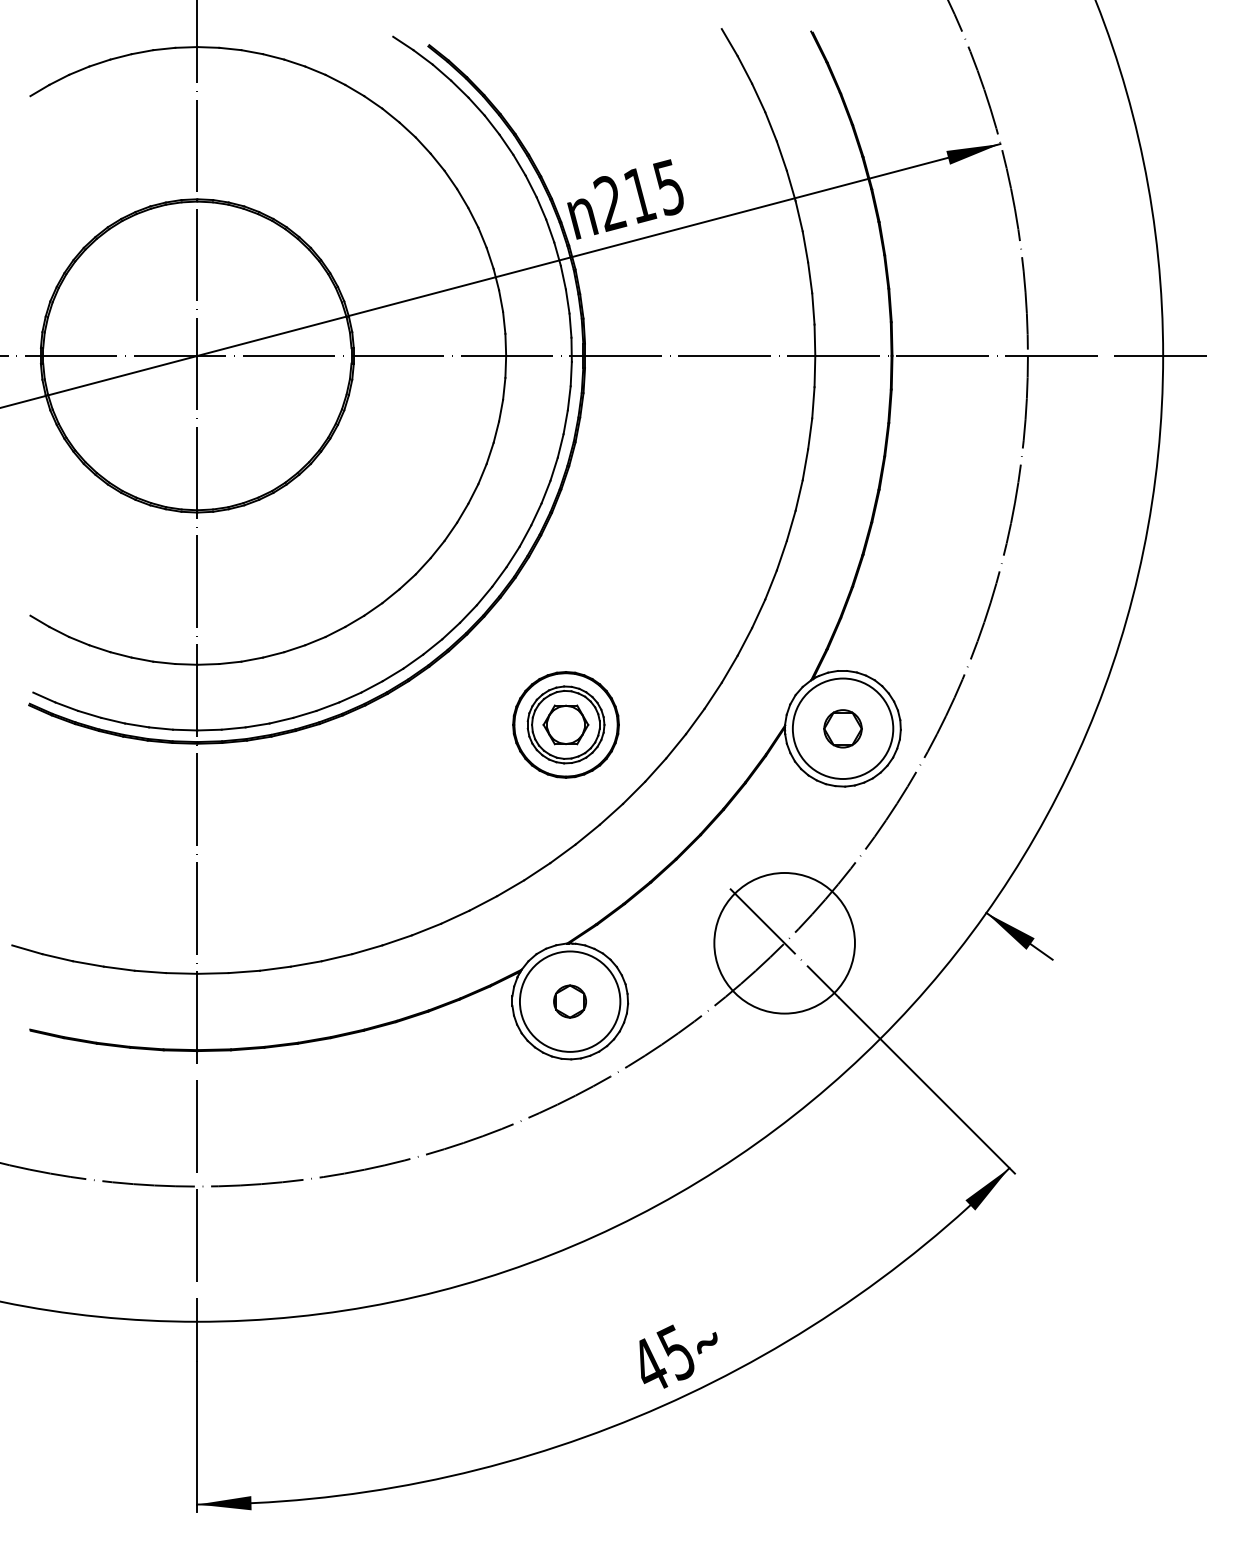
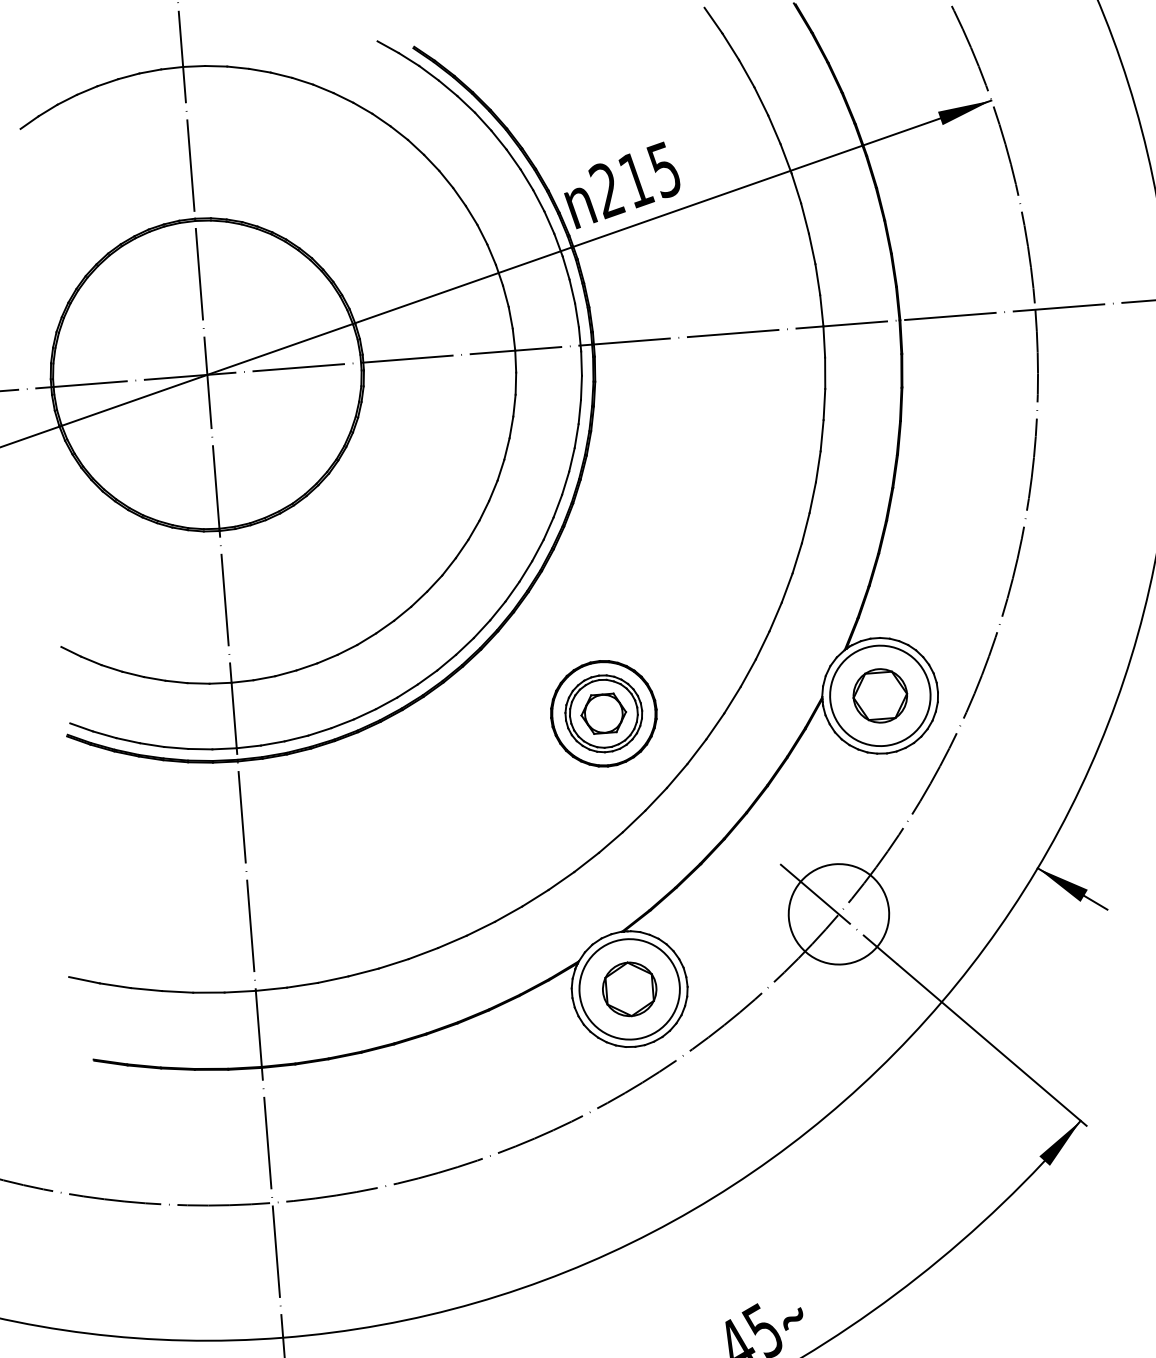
part: (842, 728) -> (879, 695), size x1.43
circle: (784, 943) -> (838, 914), size x0.71
part: (569, 1001) -> (629, 989), size x1.67

